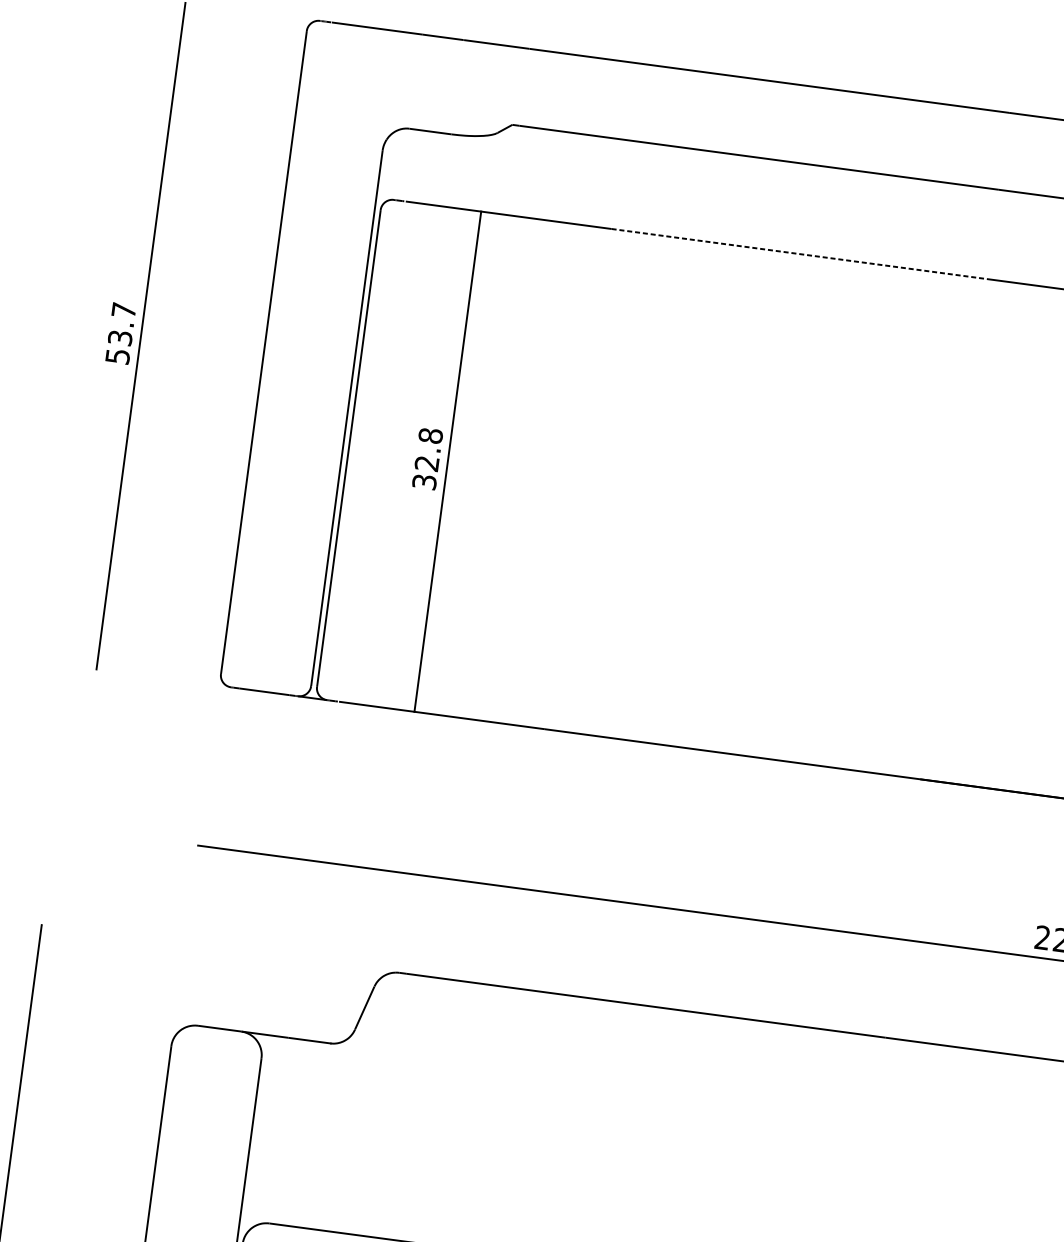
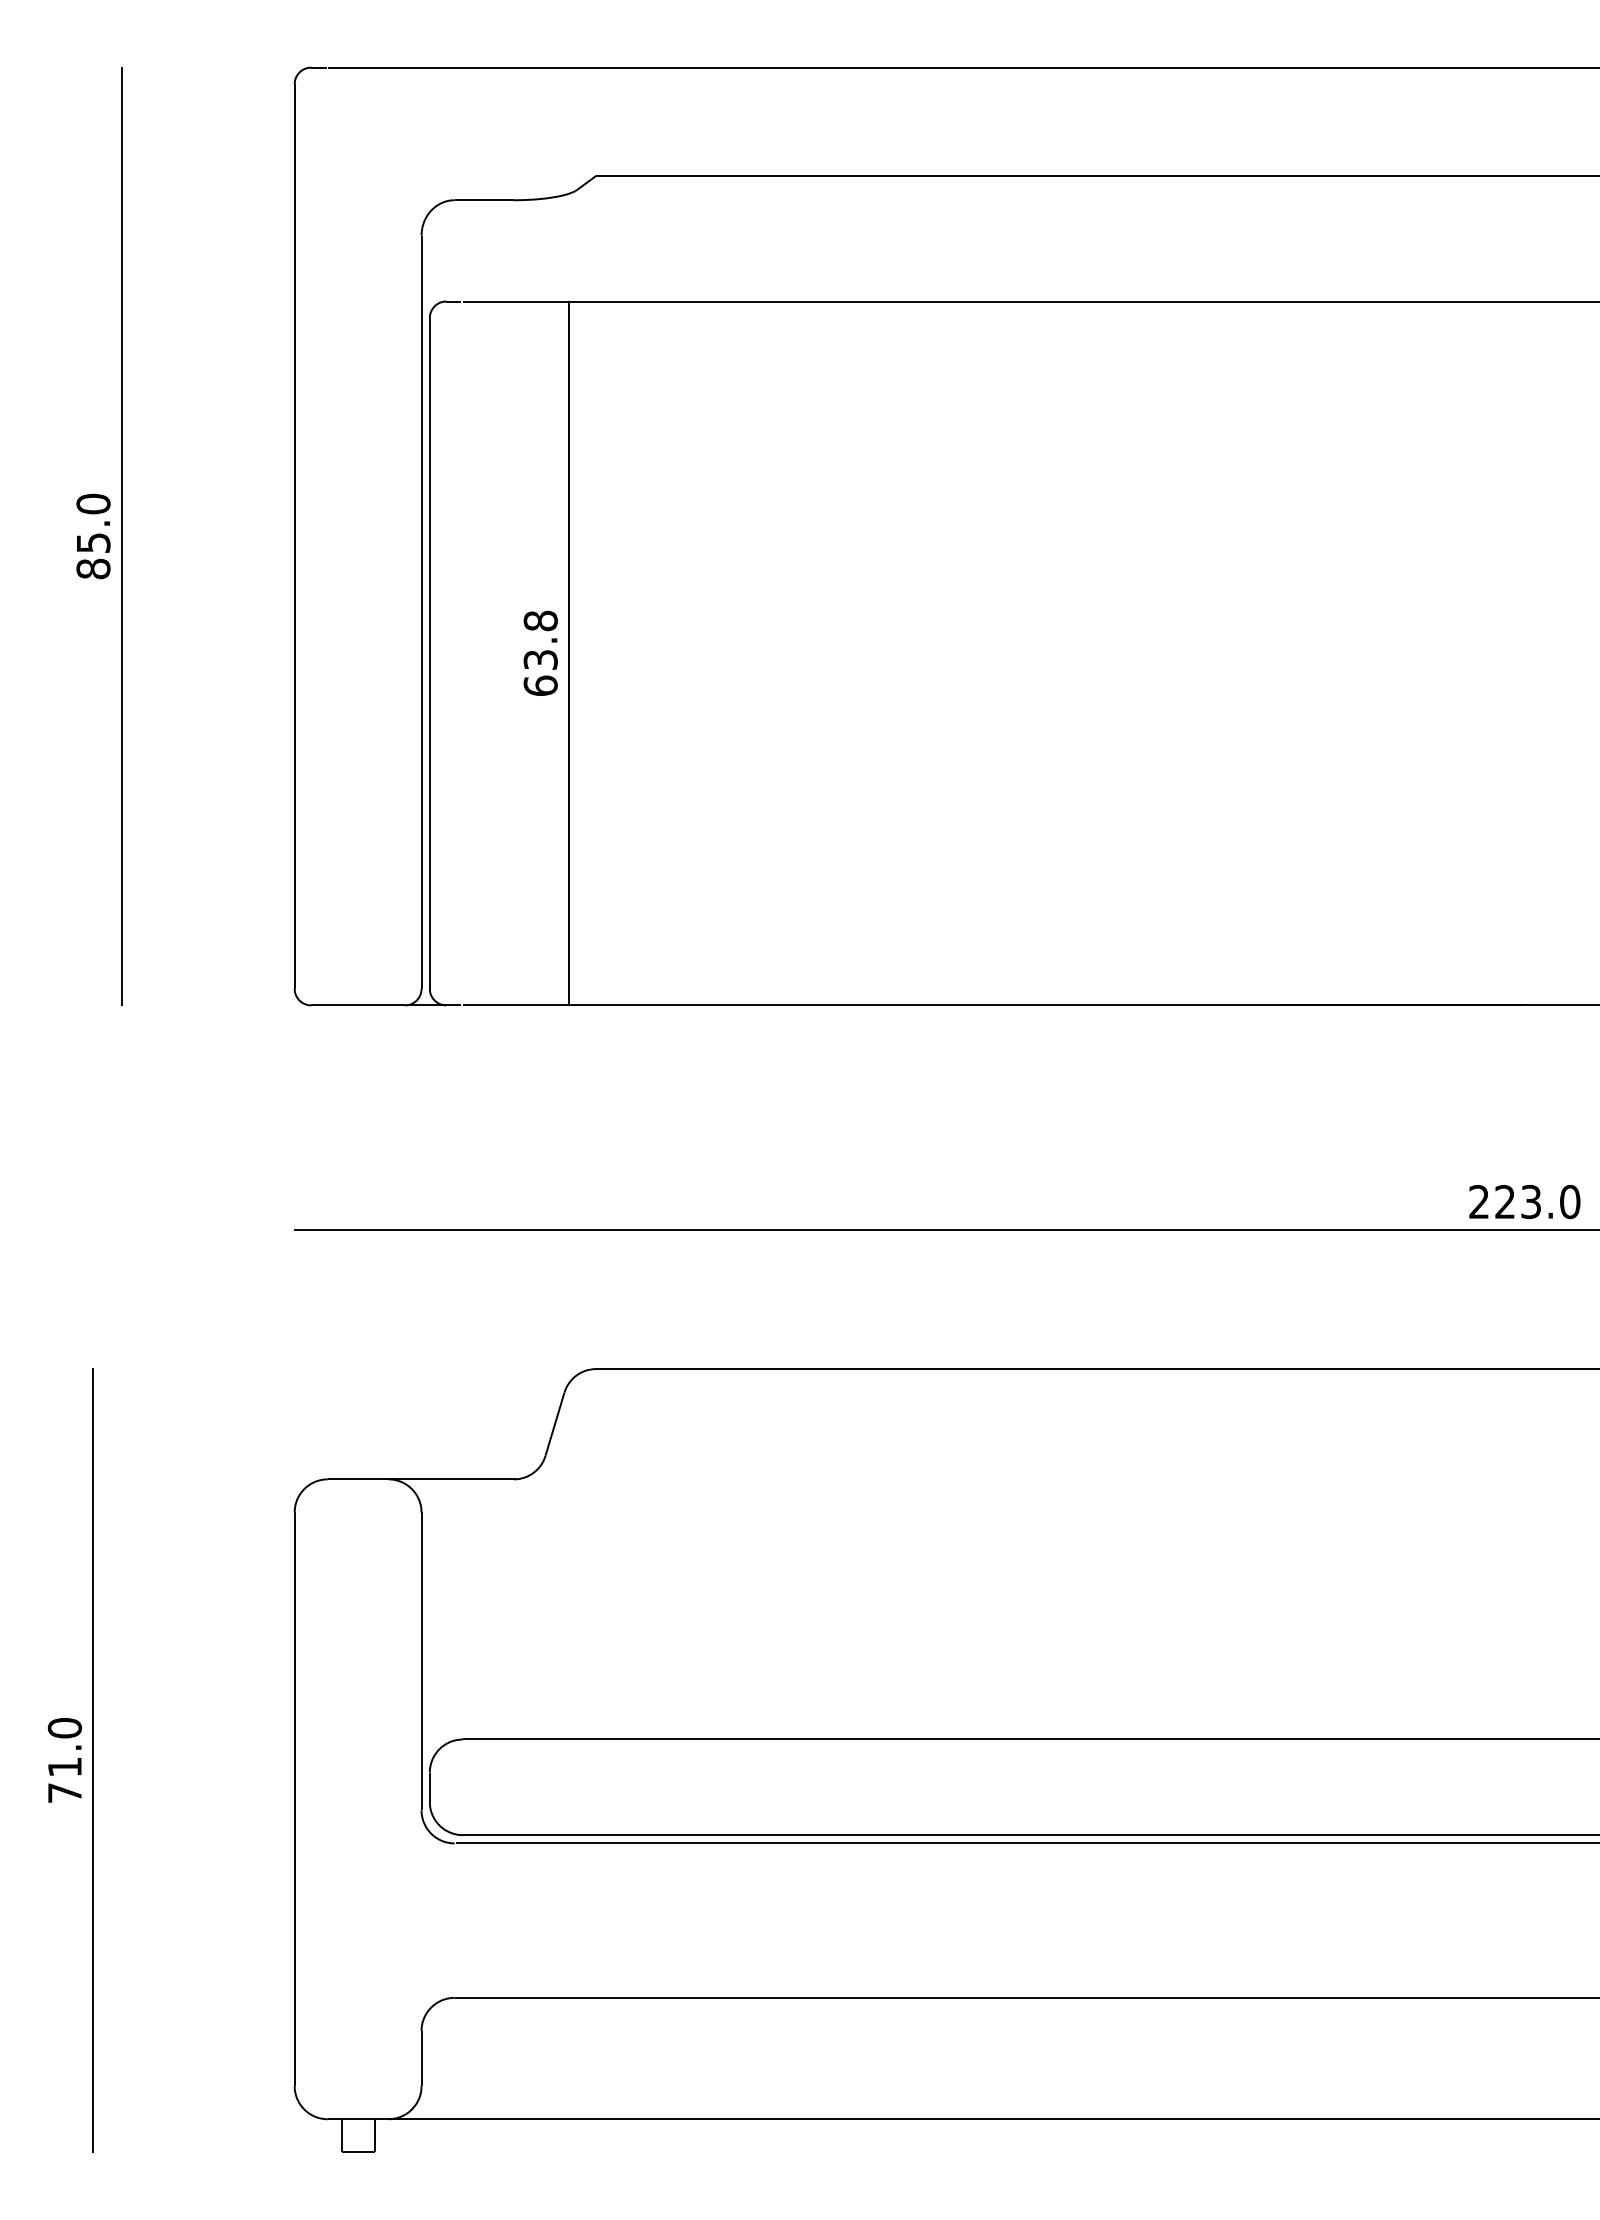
line: (799, 254) -> (1017, 301), dashed -> solid
text: (120, 333) -> (93, 536), 53.7 -> 85.0
text: (425, 472) -> (540, 672), 32.8 -> 63.8

